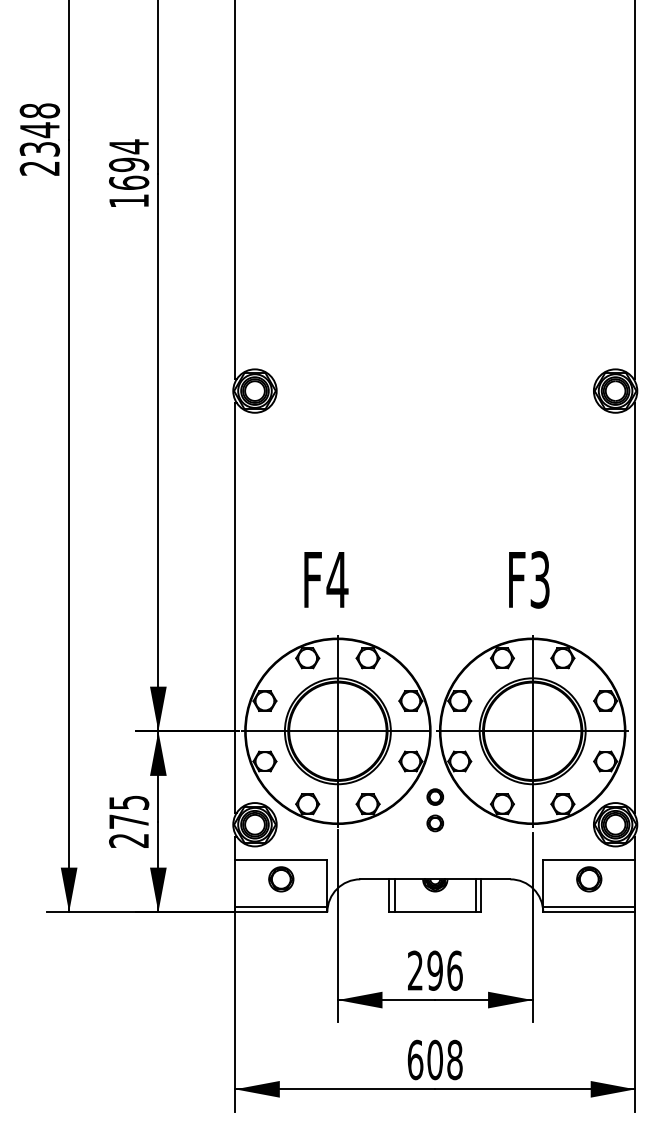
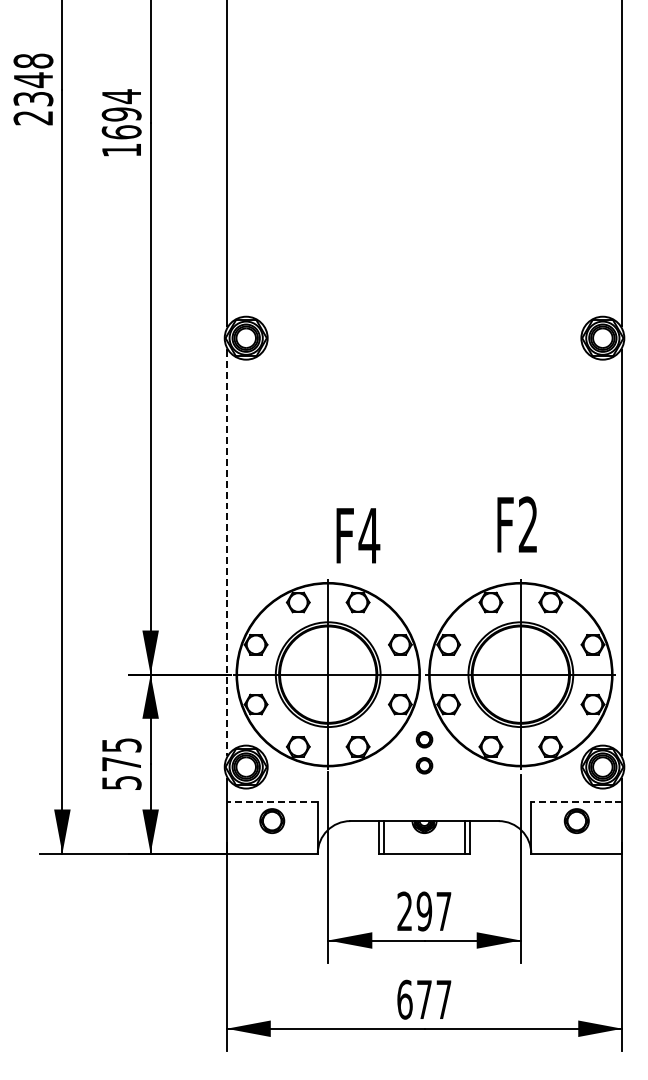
text: (326, 579) -> (358, 535), moved
text: (539, 579) -> (527, 524), F3 -> F2
line: (235, 607) -> (226, 552), solid -> dashed
text: (129, 840) -> (122, 782), 275 -> 575
line: (280, 859) -> (271, 801), solid -> dashed
line: (588, 859) -> (576, 801), solid -> dashed
line: (281, 907) -> (272, 848), removed
line: (589, 907) -> (577, 848), removed
text: (454, 970) -> (443, 911), 296 -> 297
text: (444, 1059) -> (433, 999), 608 -> 677

